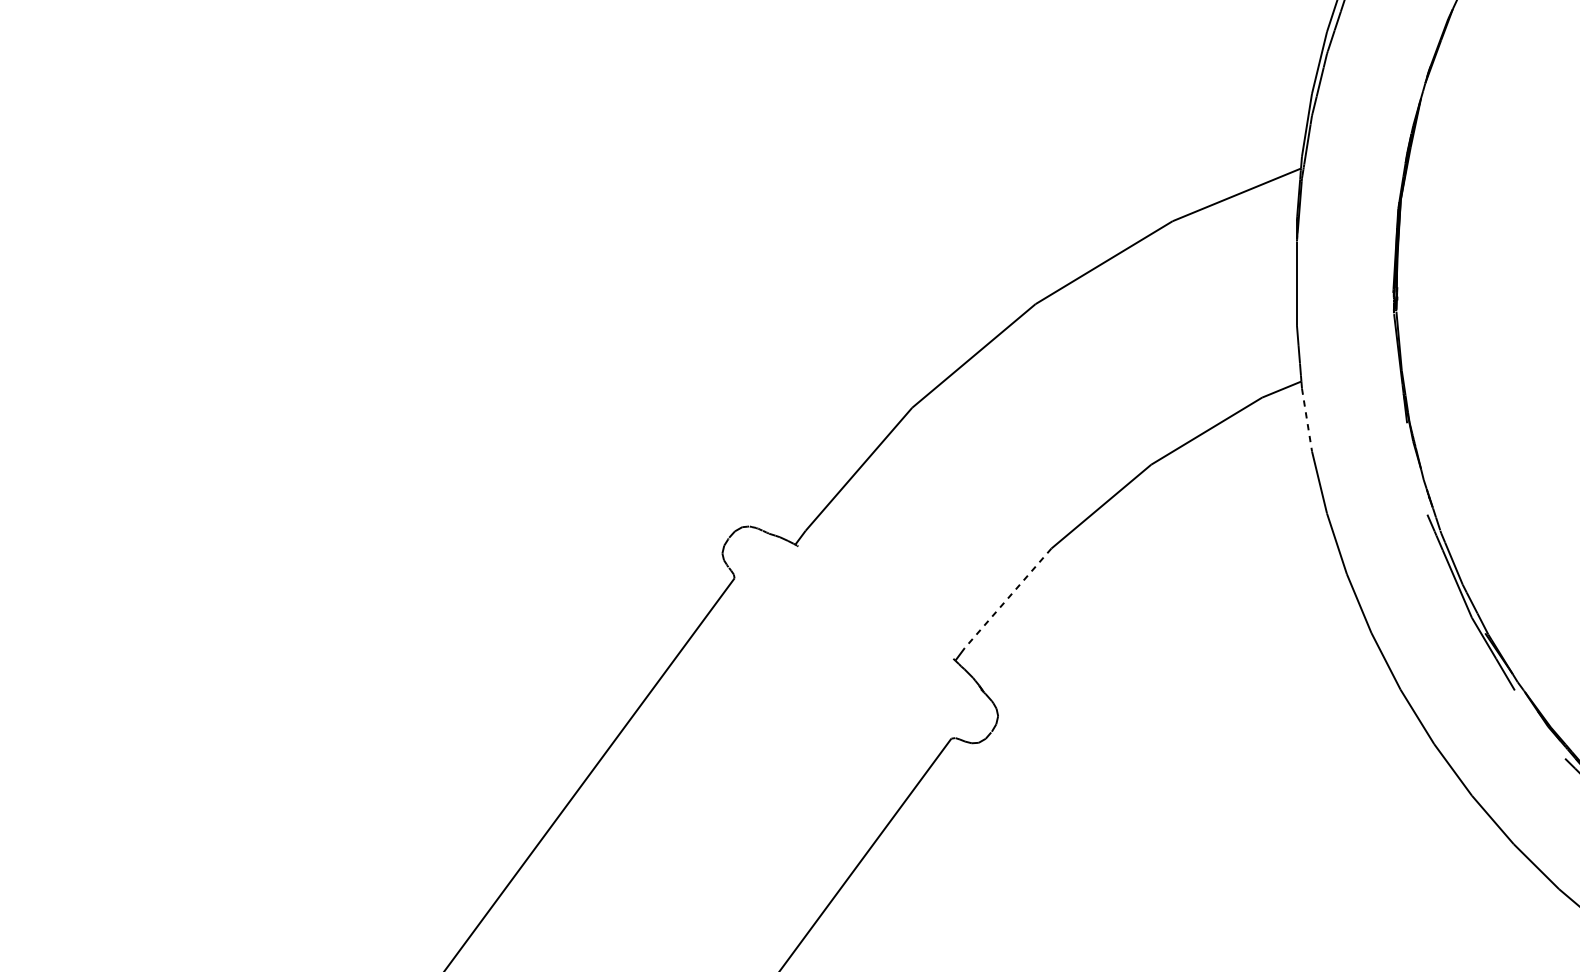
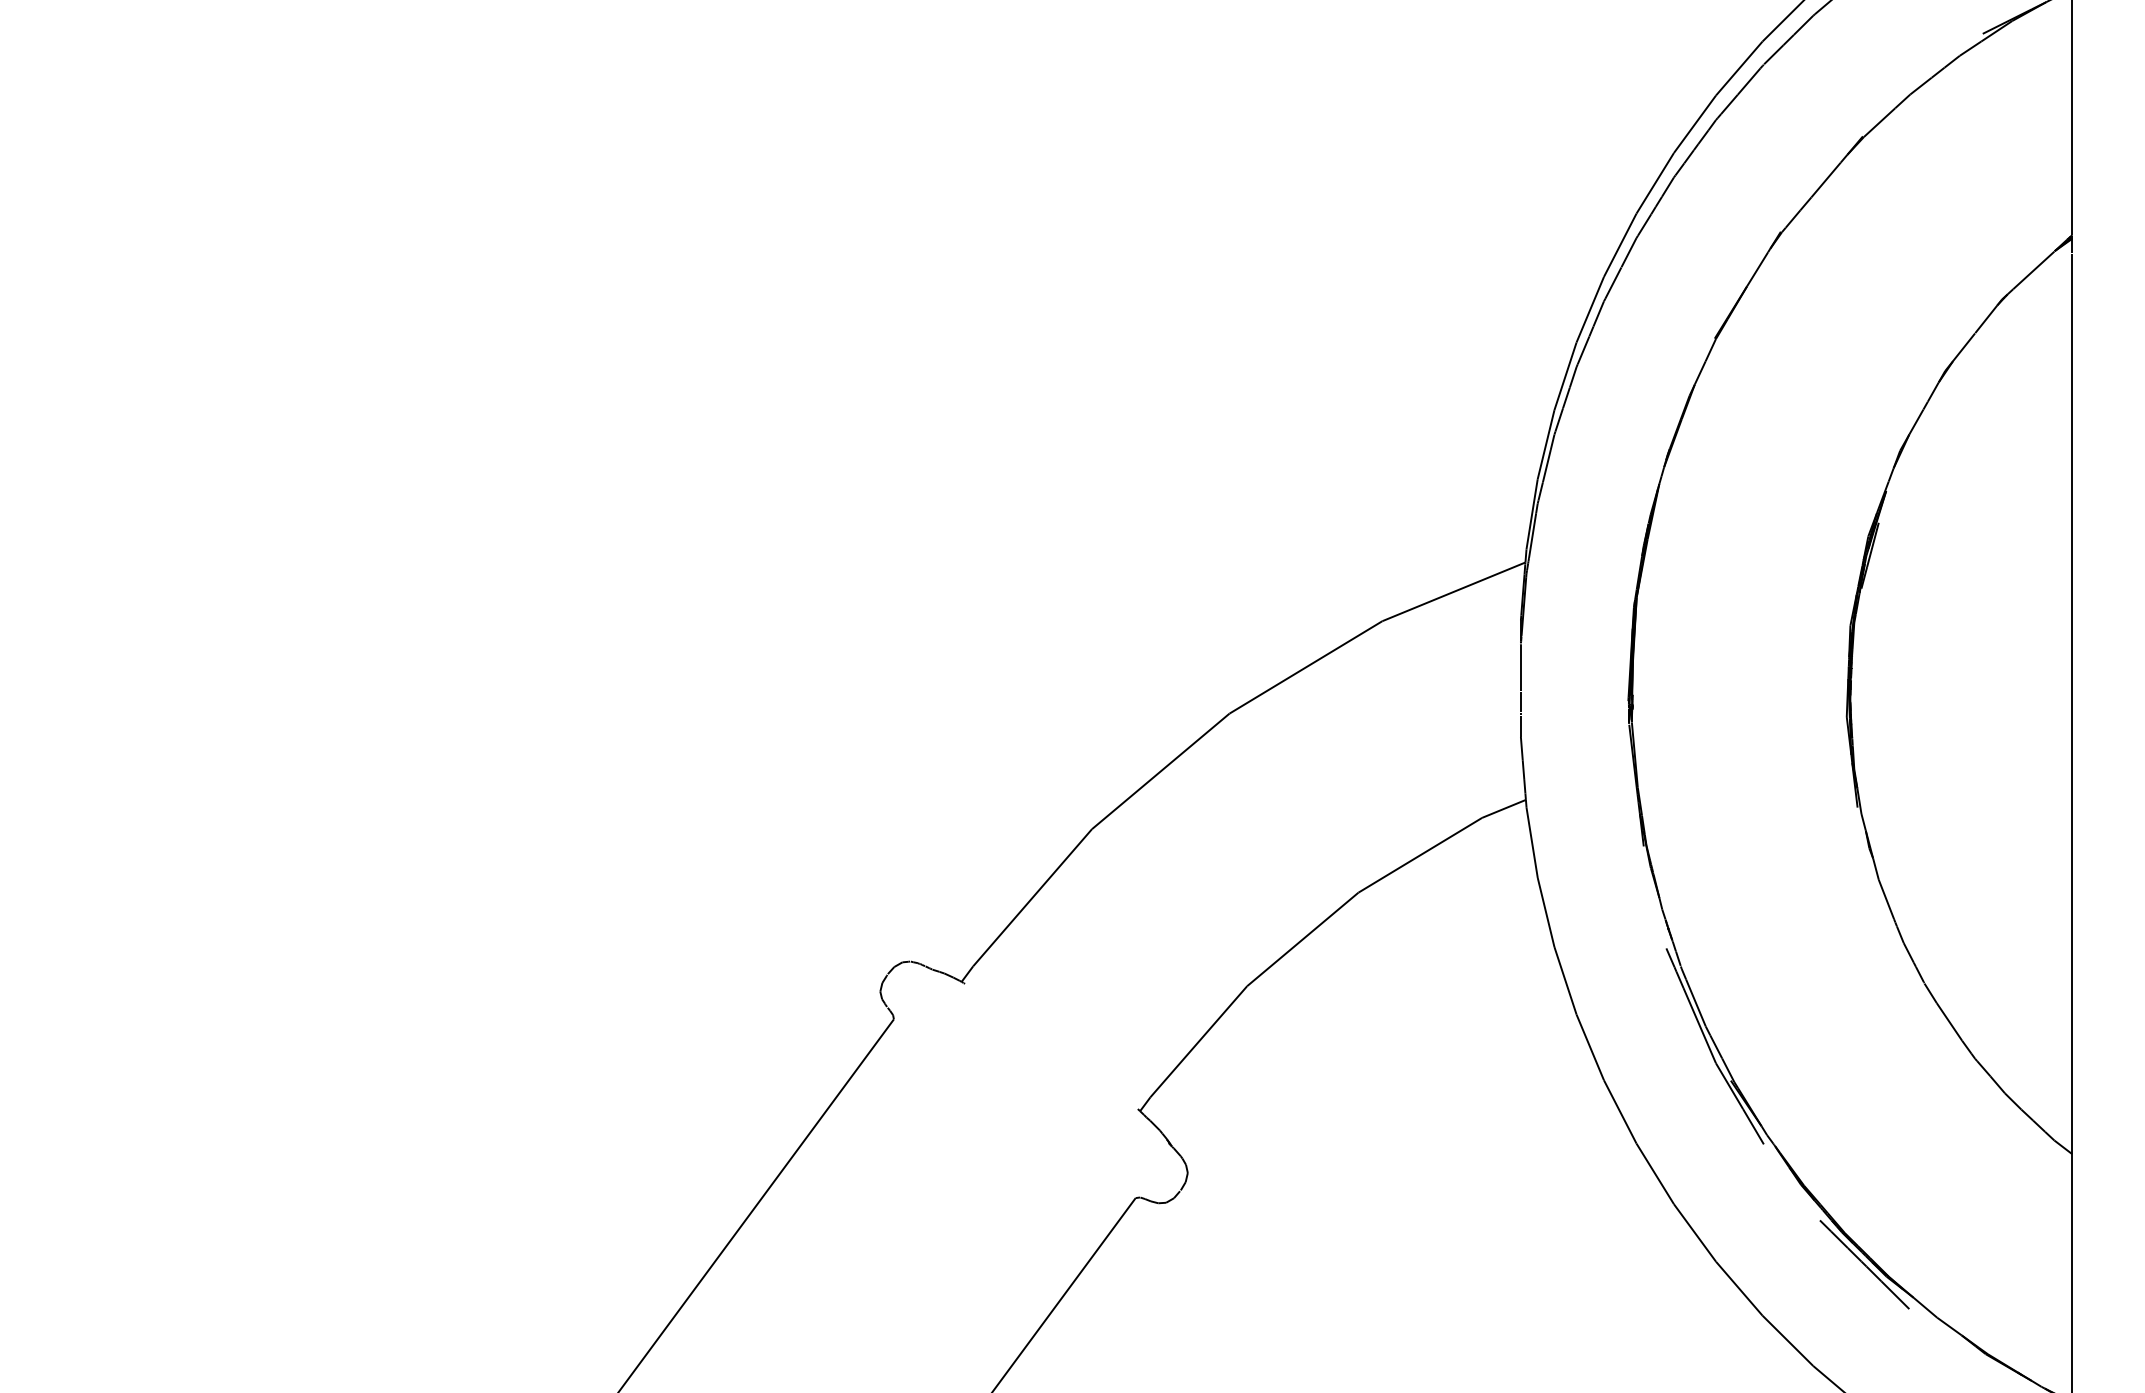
line: (1307, 419) -> (1532, 842), dashed -> solid
line: (1007, 598) -> (1198, 1041), dashed -> solid

